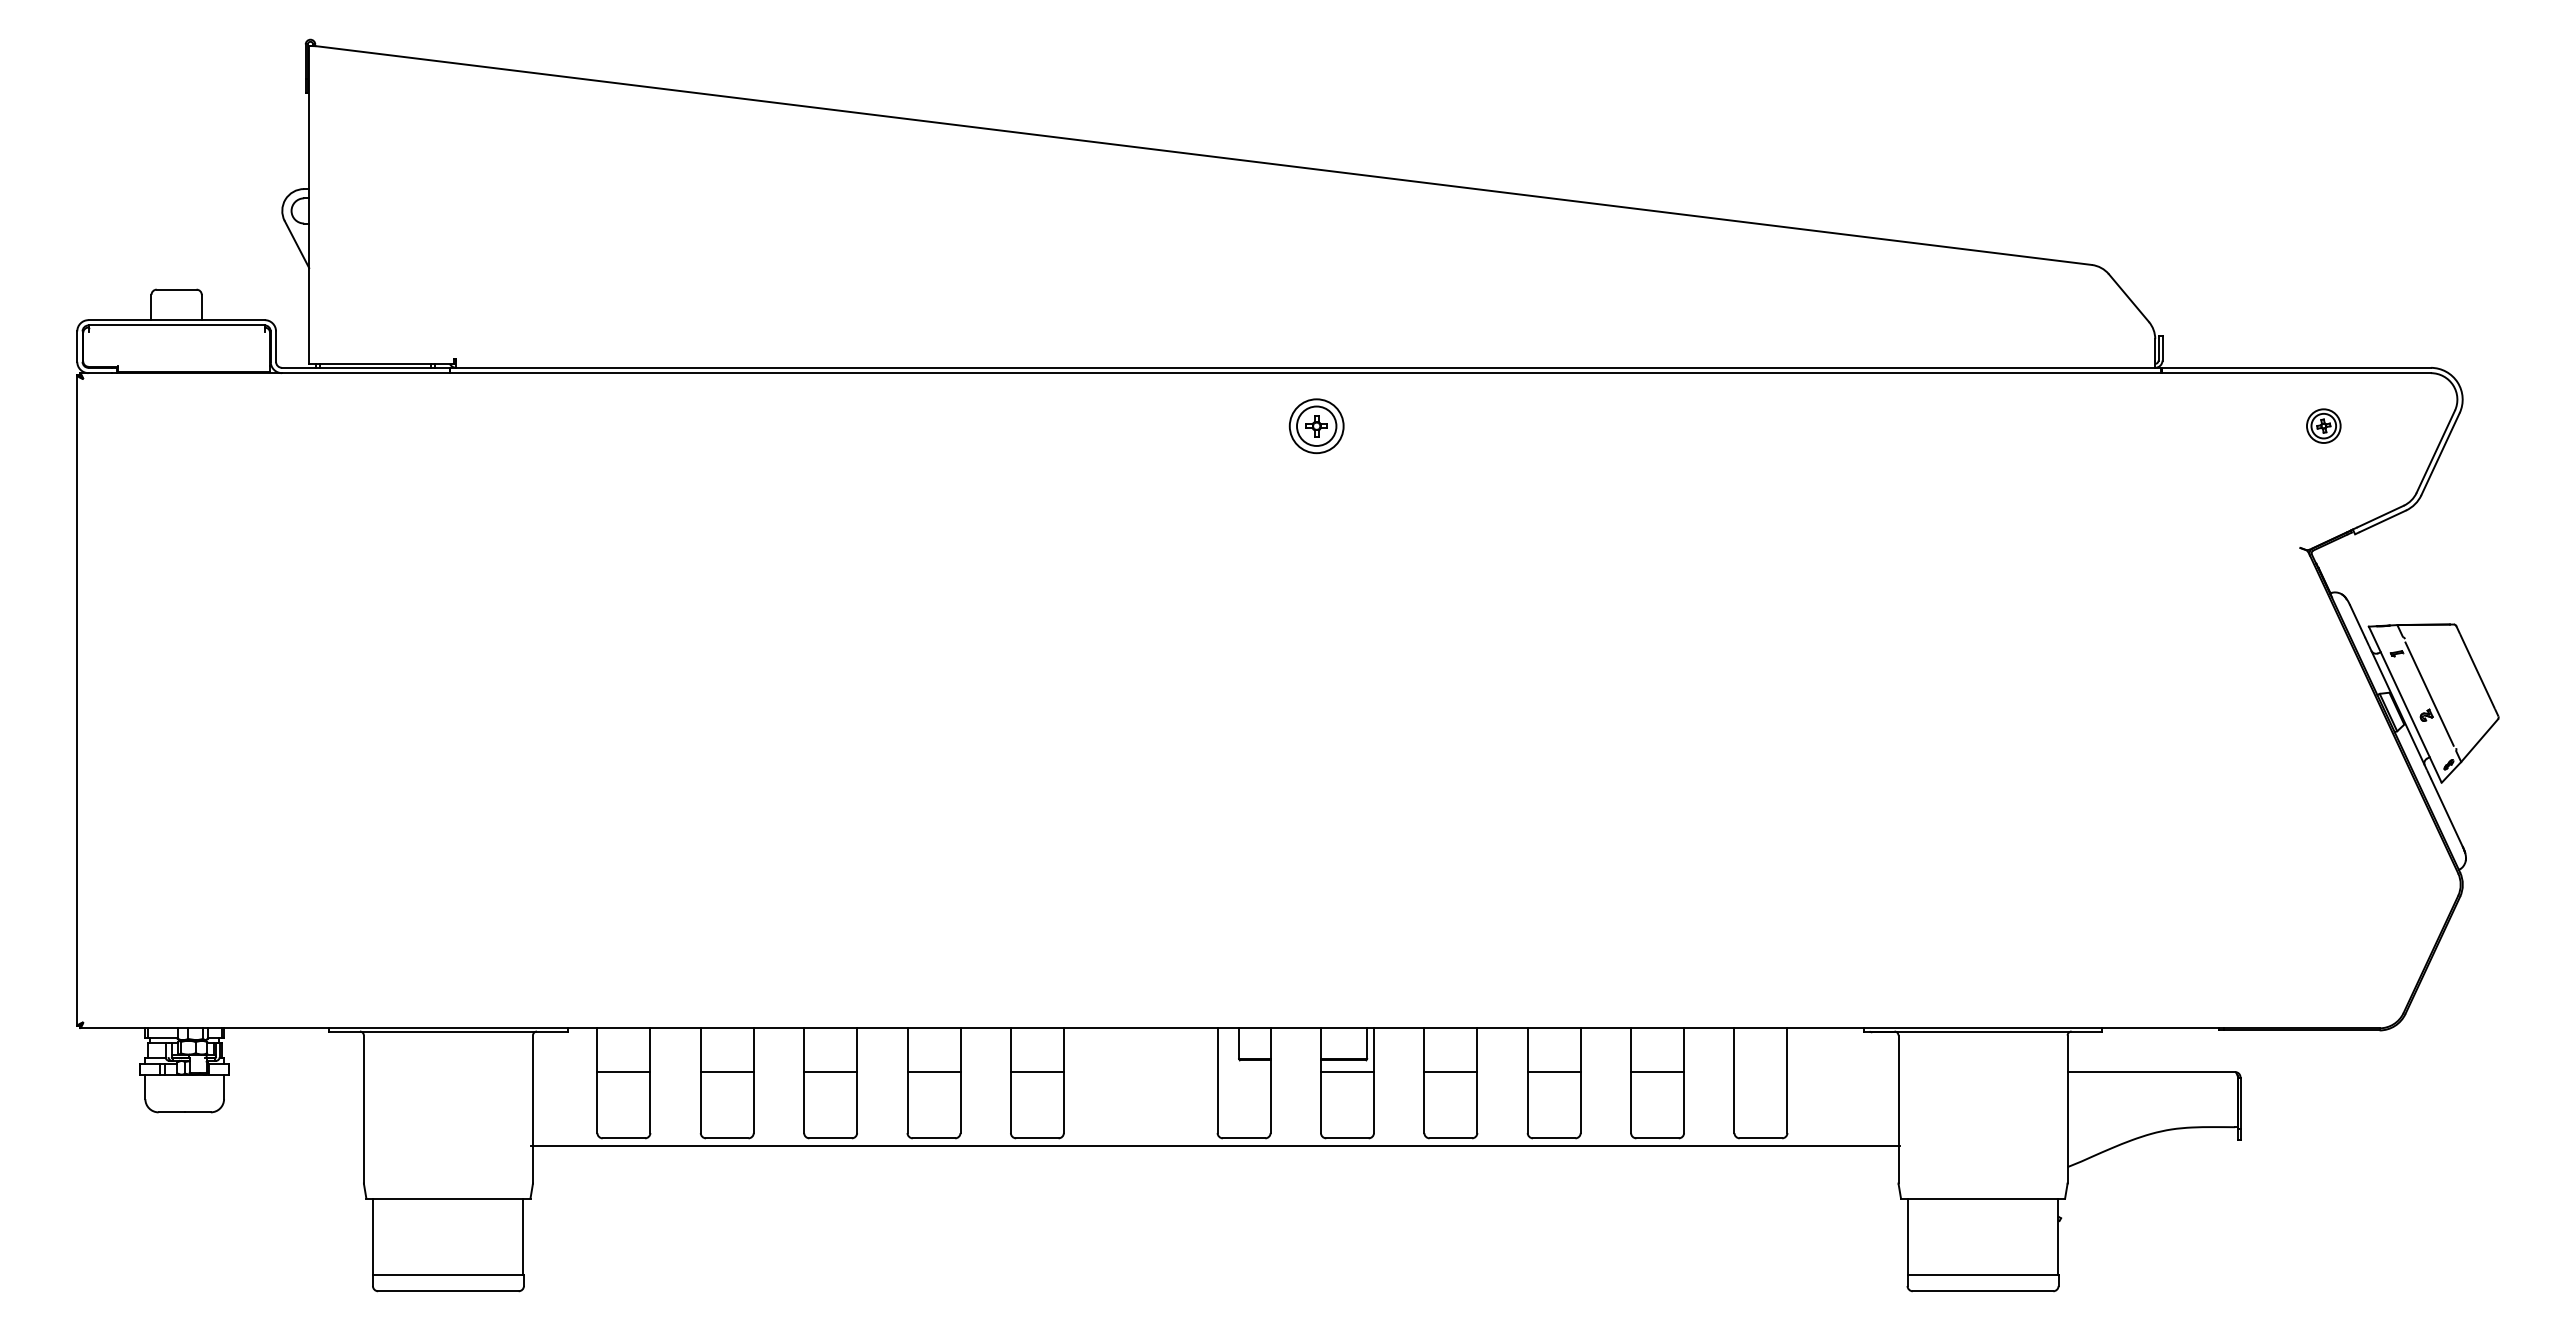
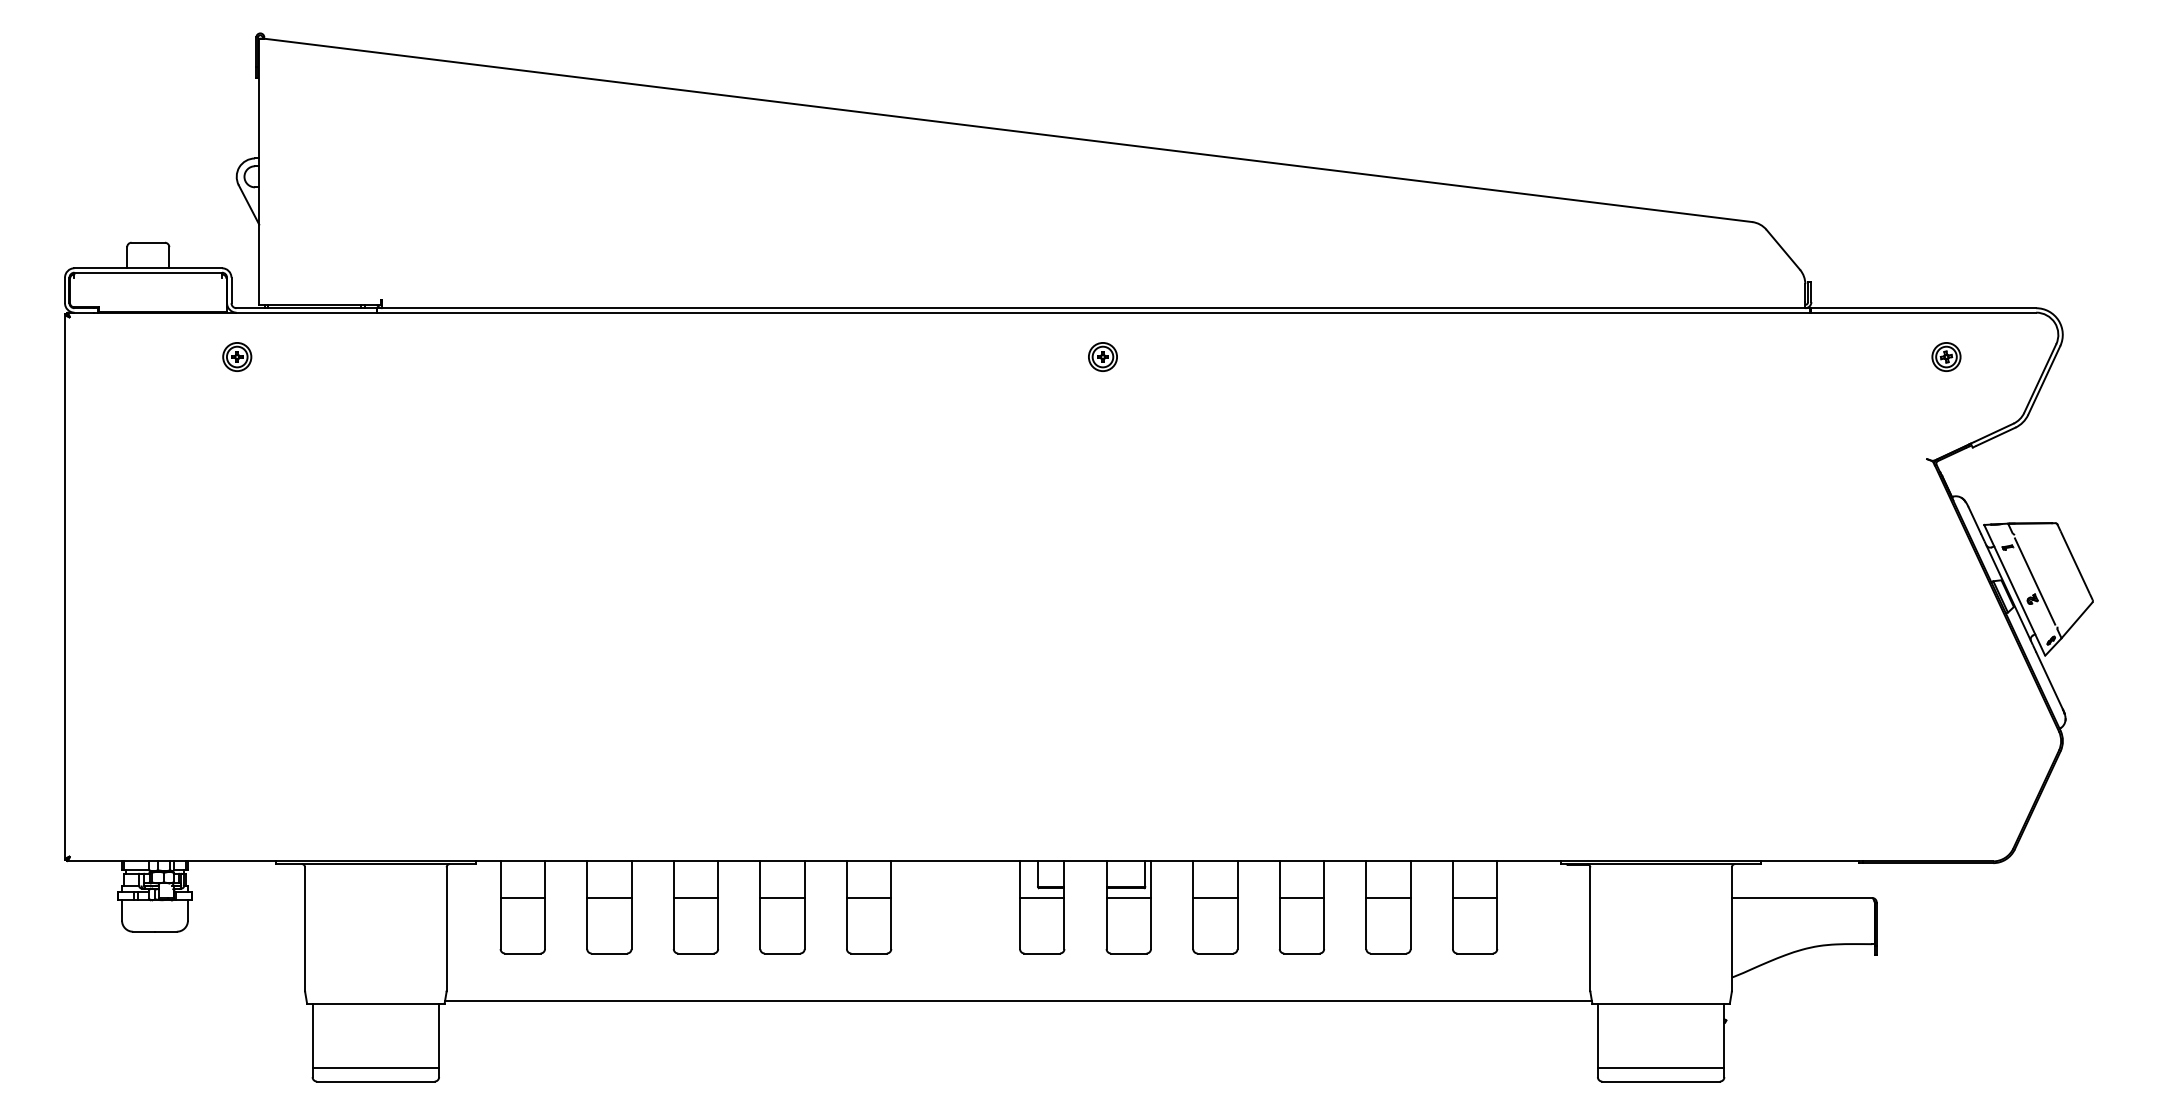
part: (282, 425) -> (236, 356), added
part: (1316, 425) -> (1102, 356), size x0.62
line: (1243, 1072) -> (1041, 898), added
line: (1760, 1072) -> (1474, 898), added
line: (1215, 1145) -> (1018, 1000), moved

